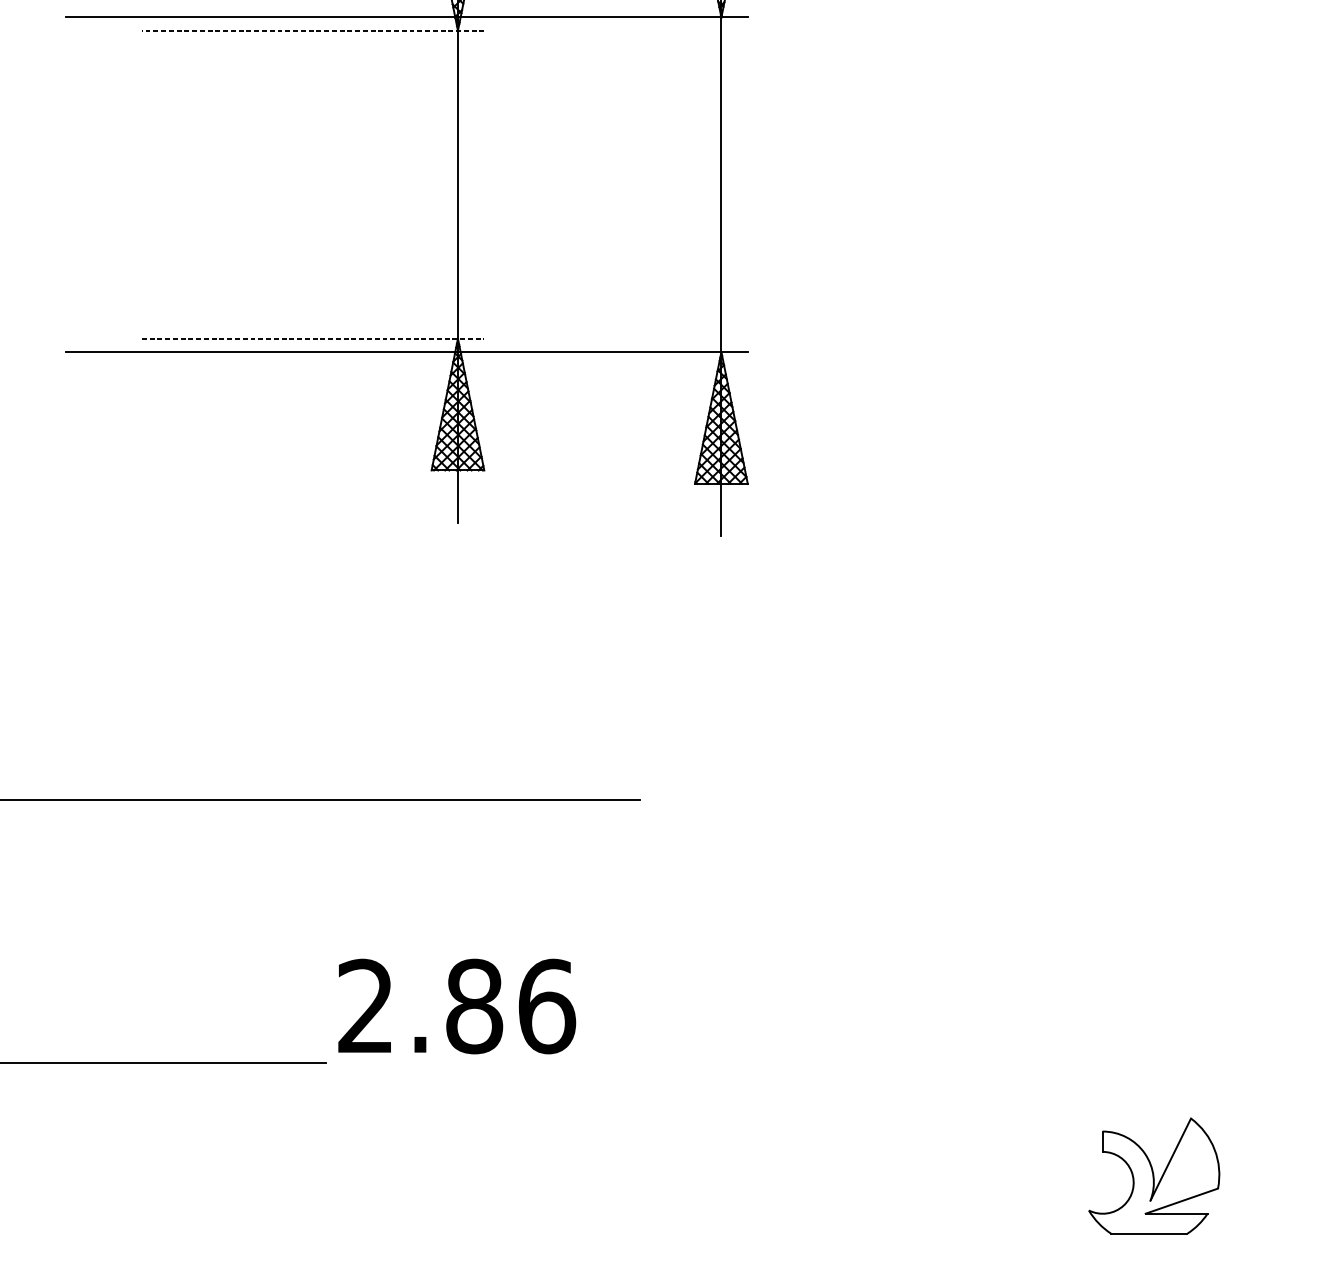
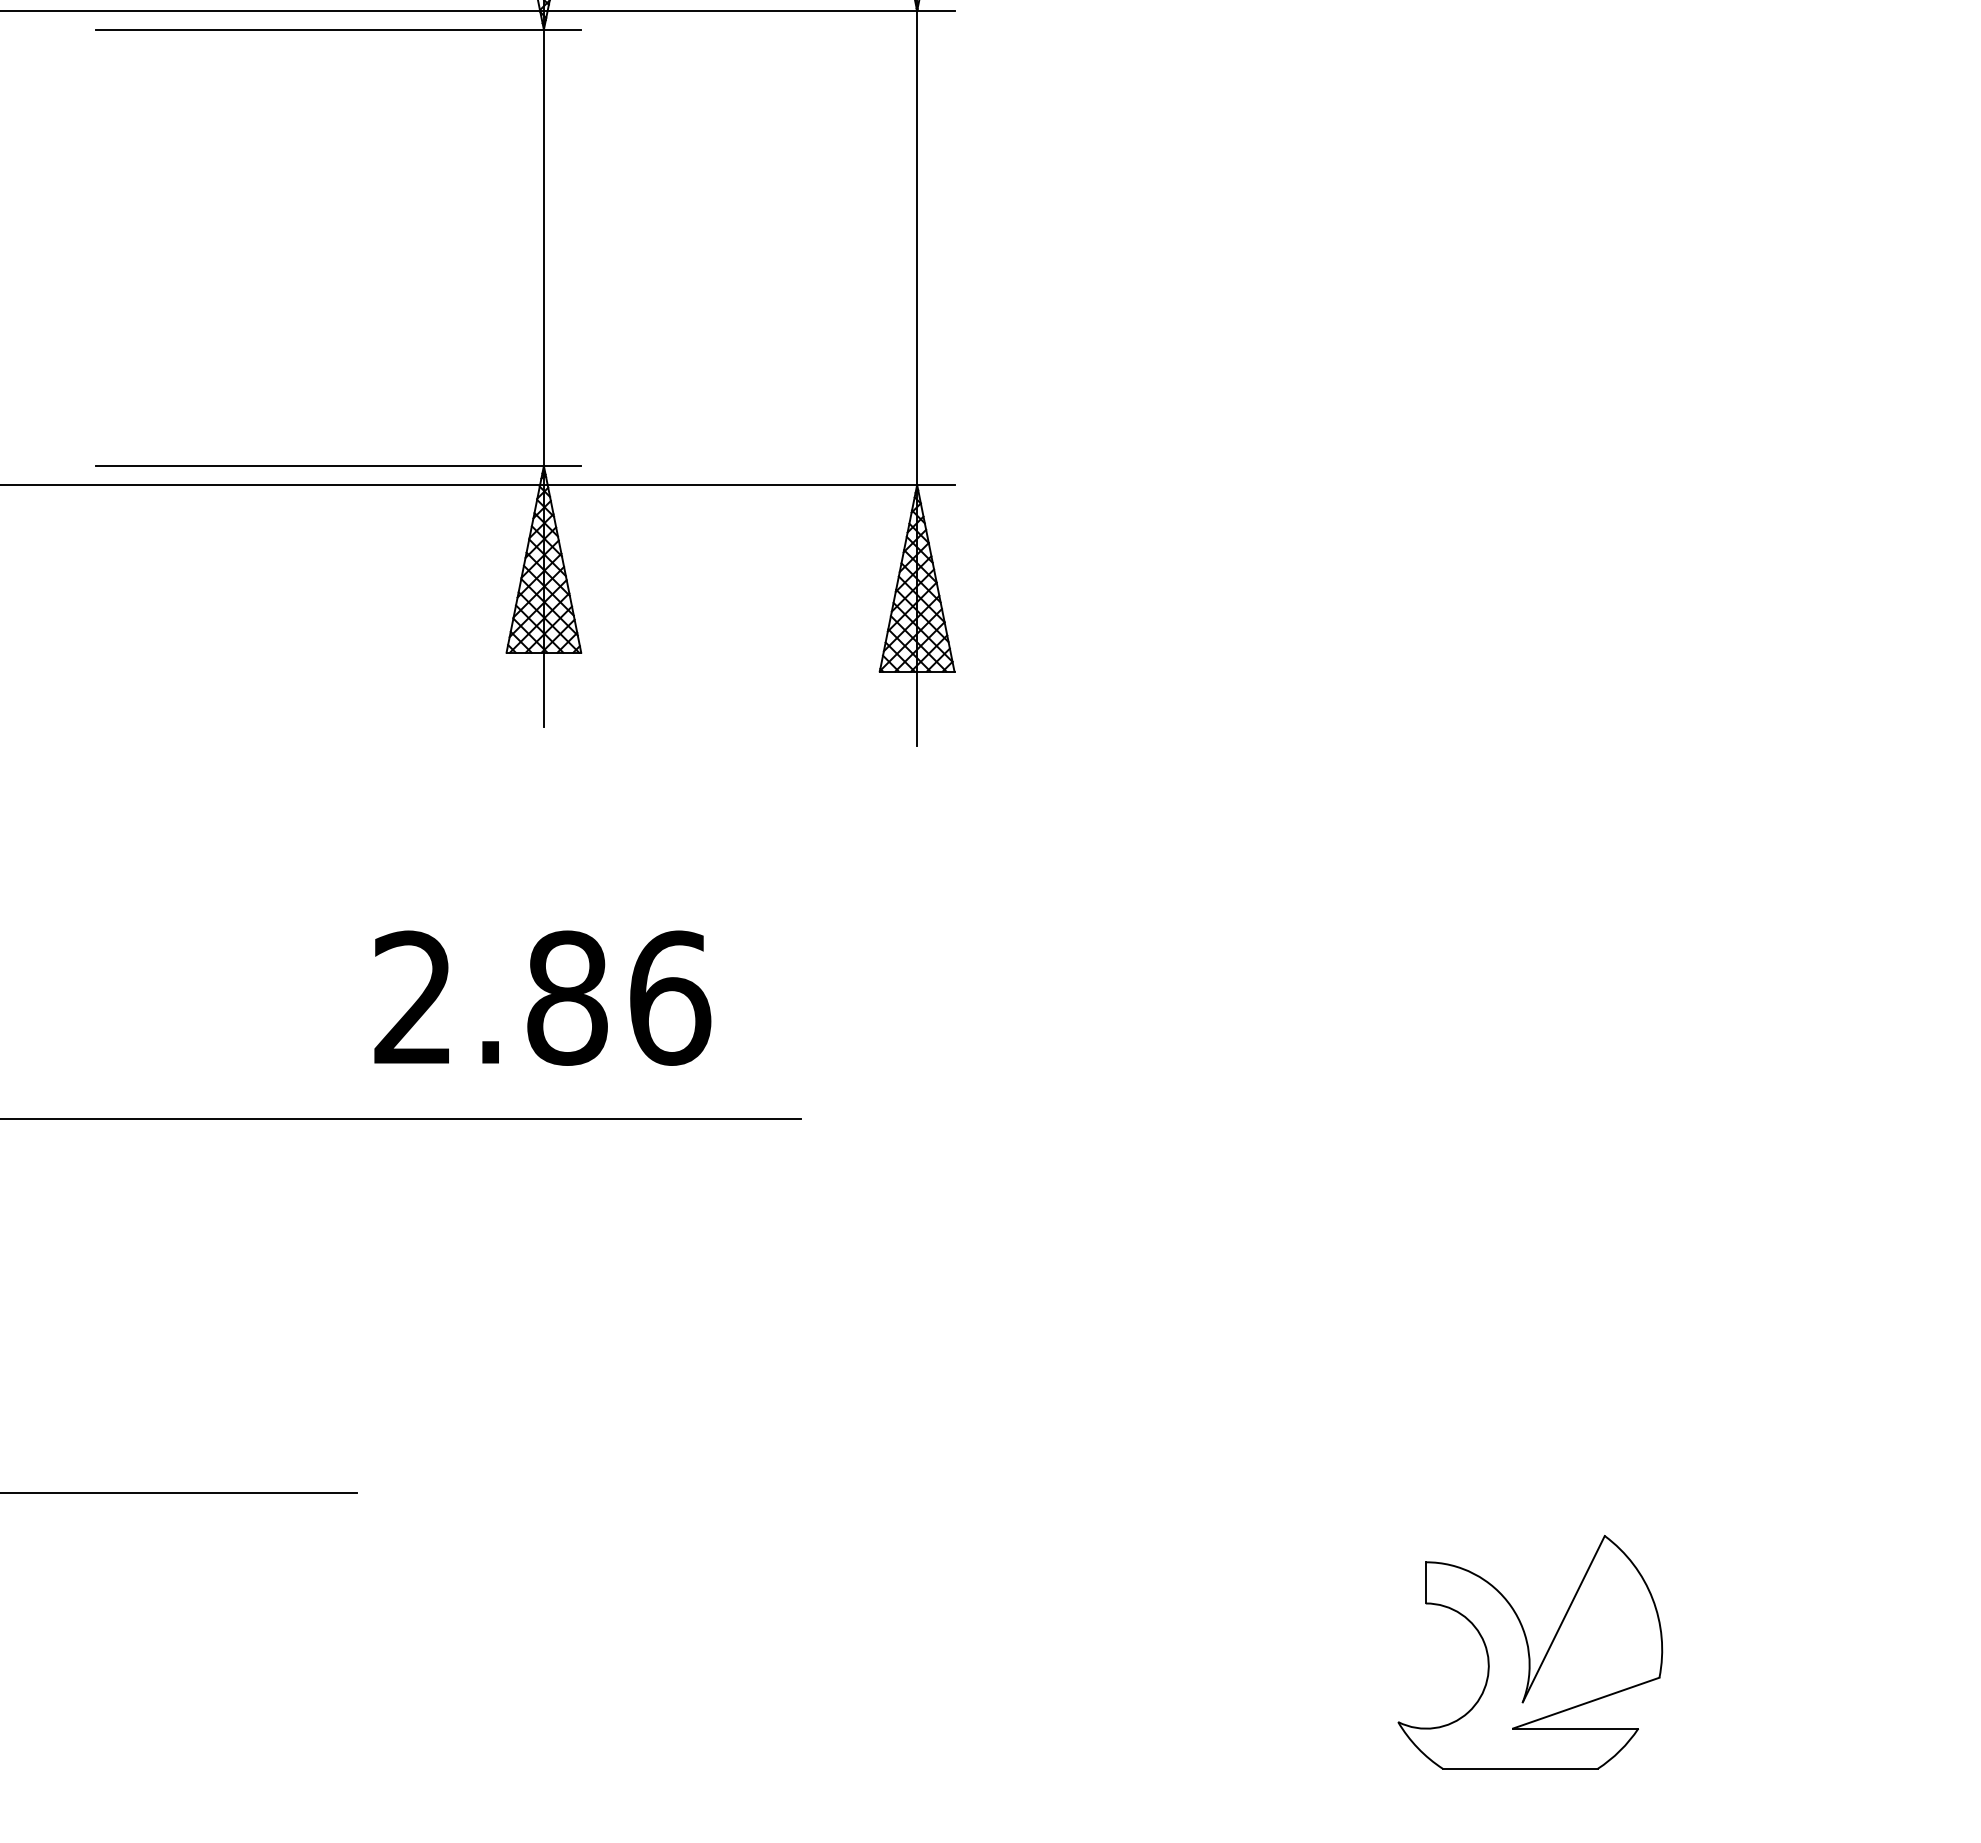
line: (312, 30) -> (338, 29), dashed -> solid
line: (312, 339) -> (338, 466), dashed -> solid
text: (456, 1006) -> (542, 997), moved
part: (1154, 1176) -> (1530, 1652), size x1.43

